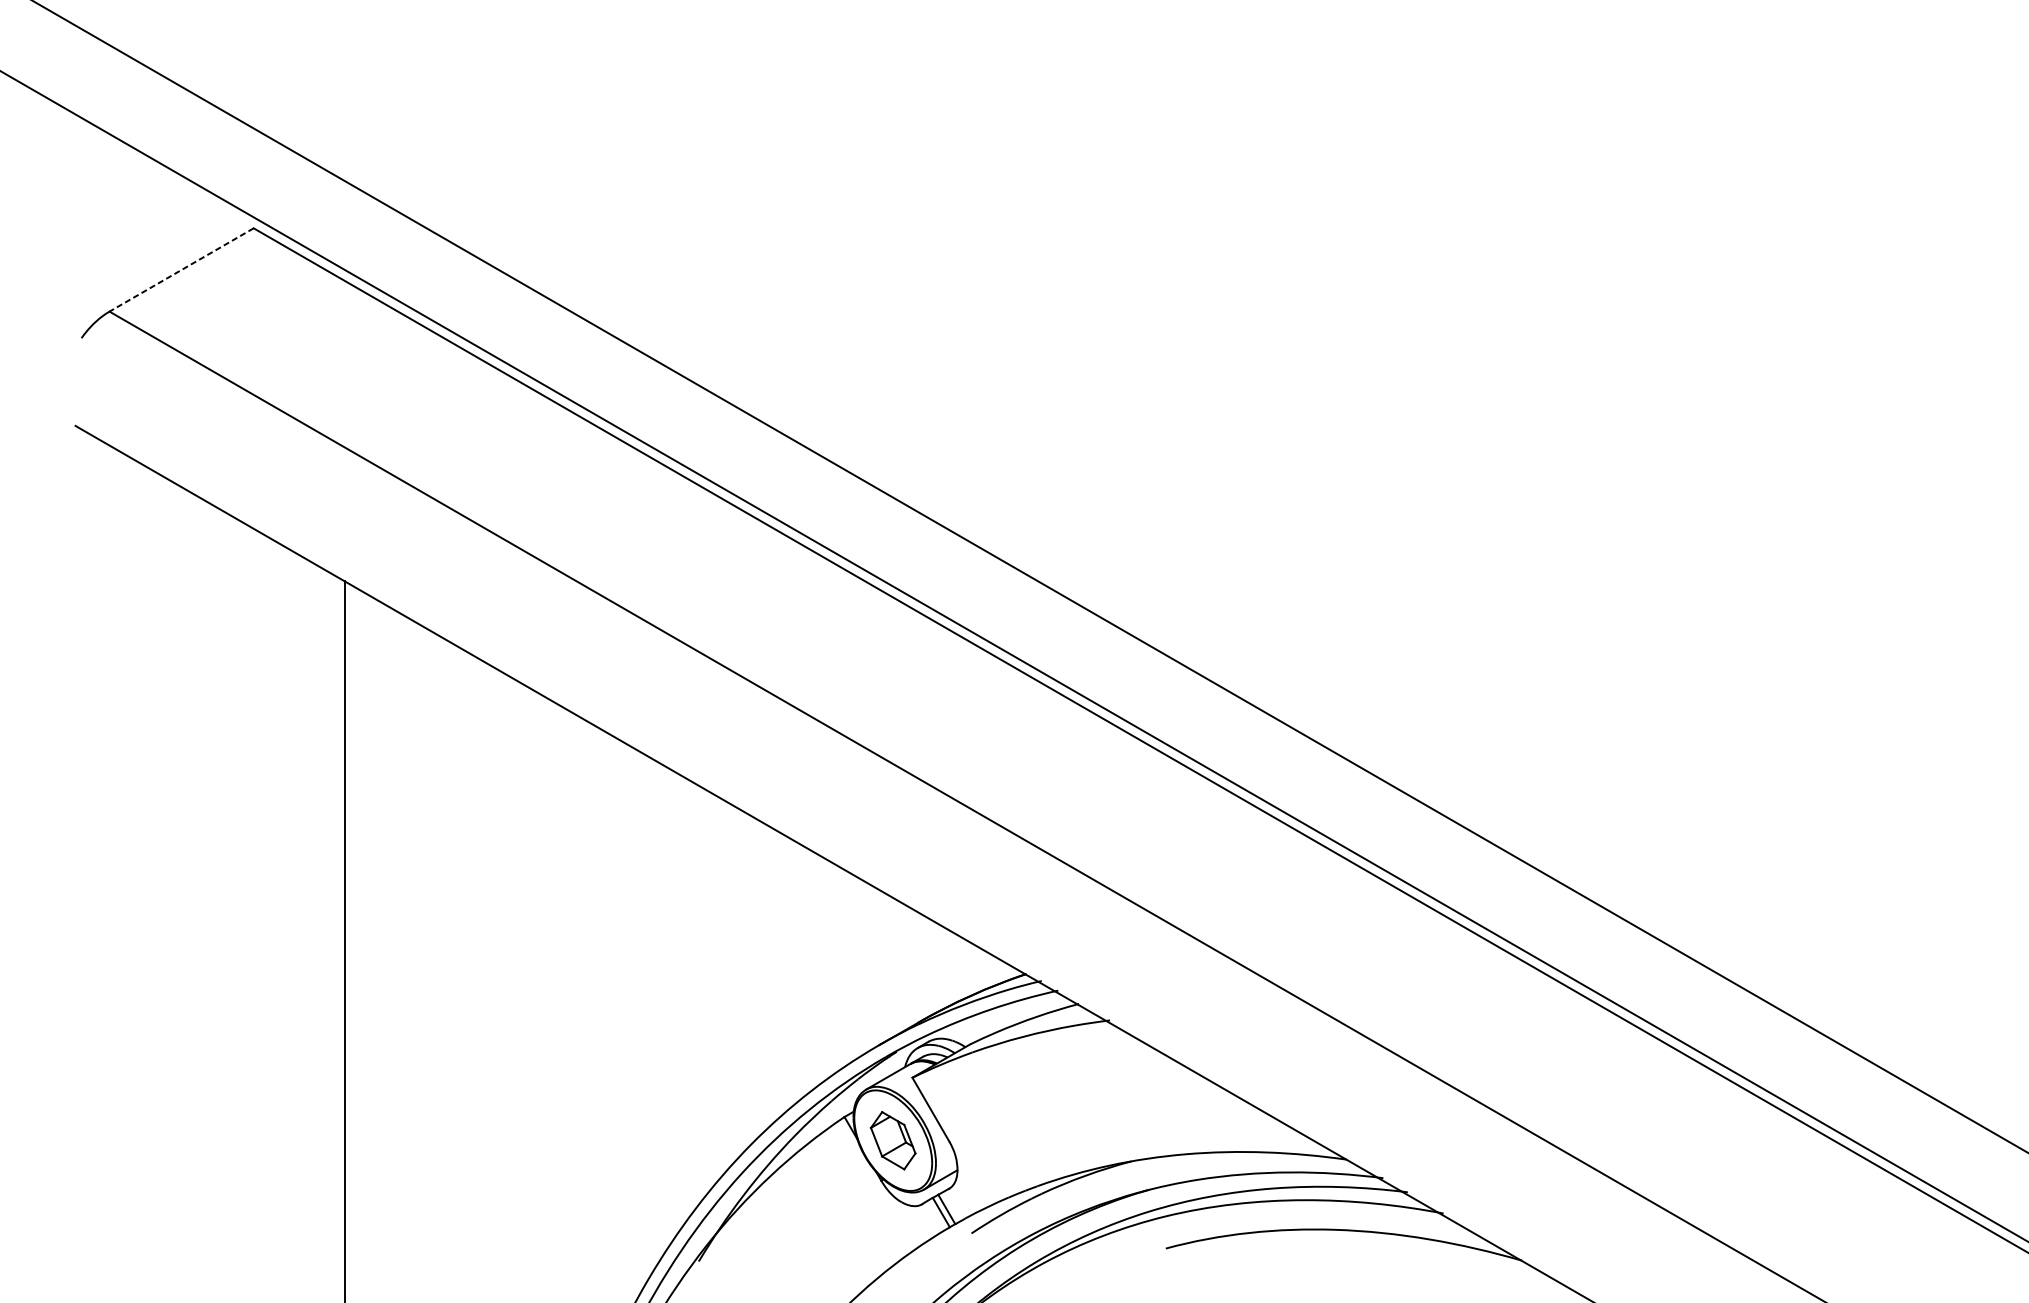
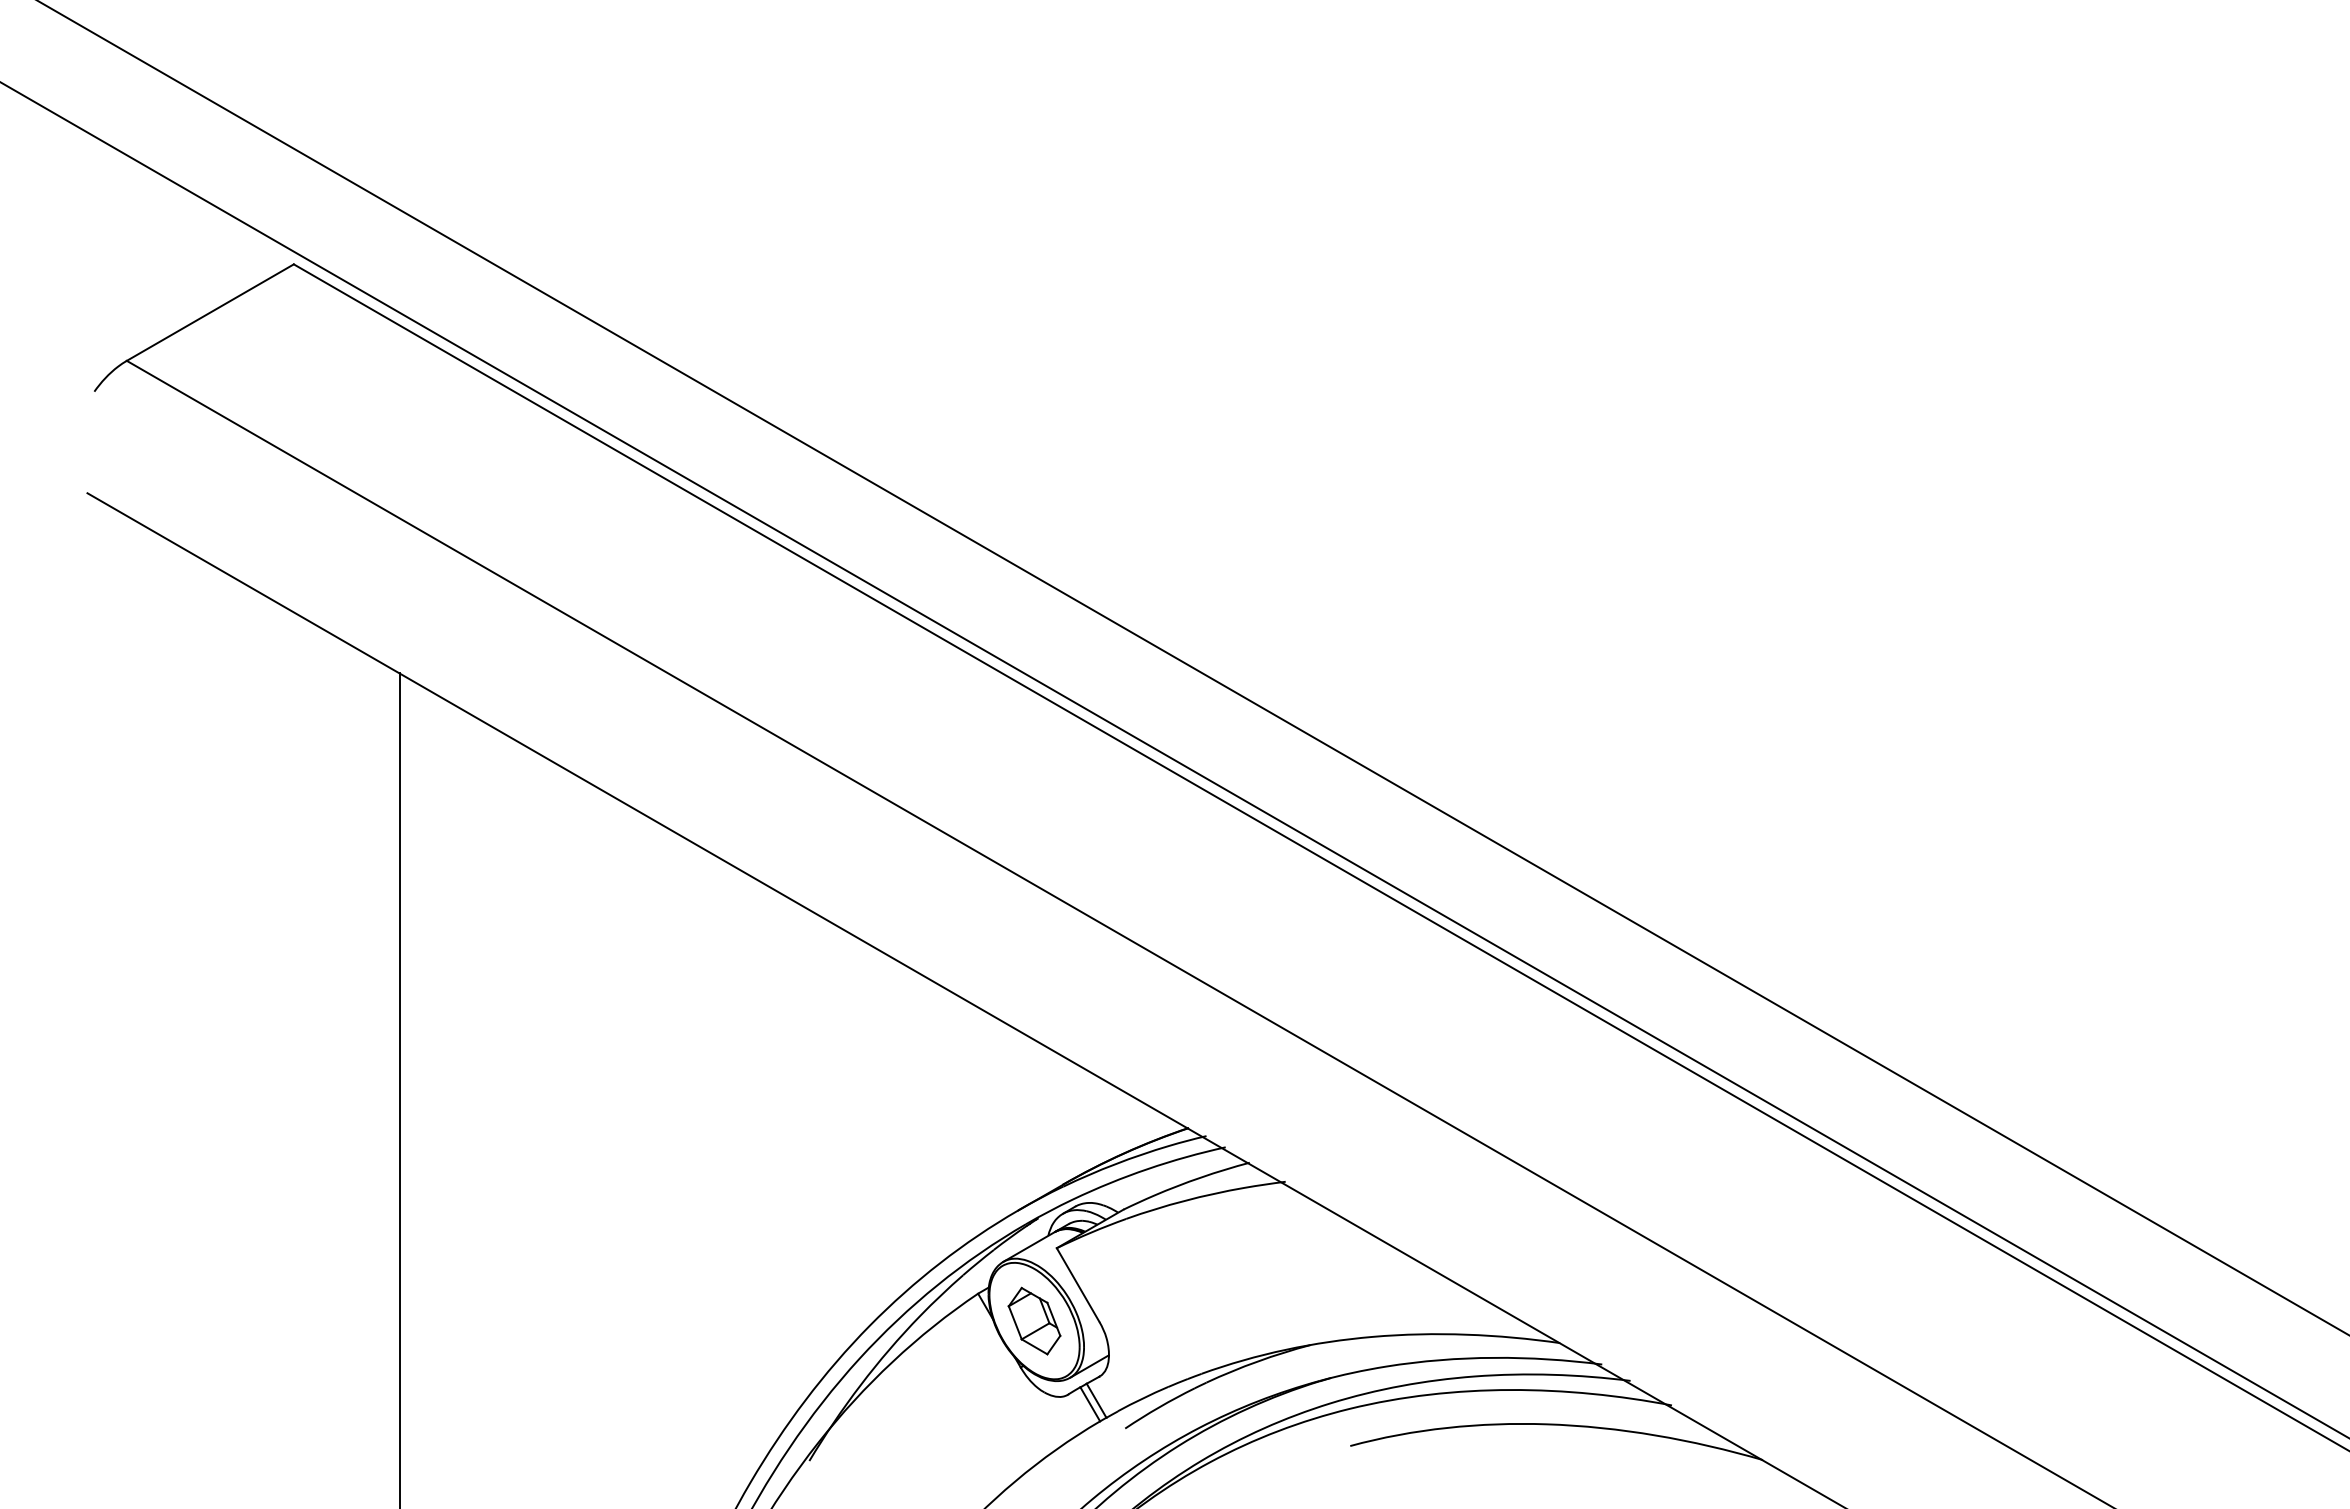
line: (180, 269) -> (209, 312), dashed -> solid

